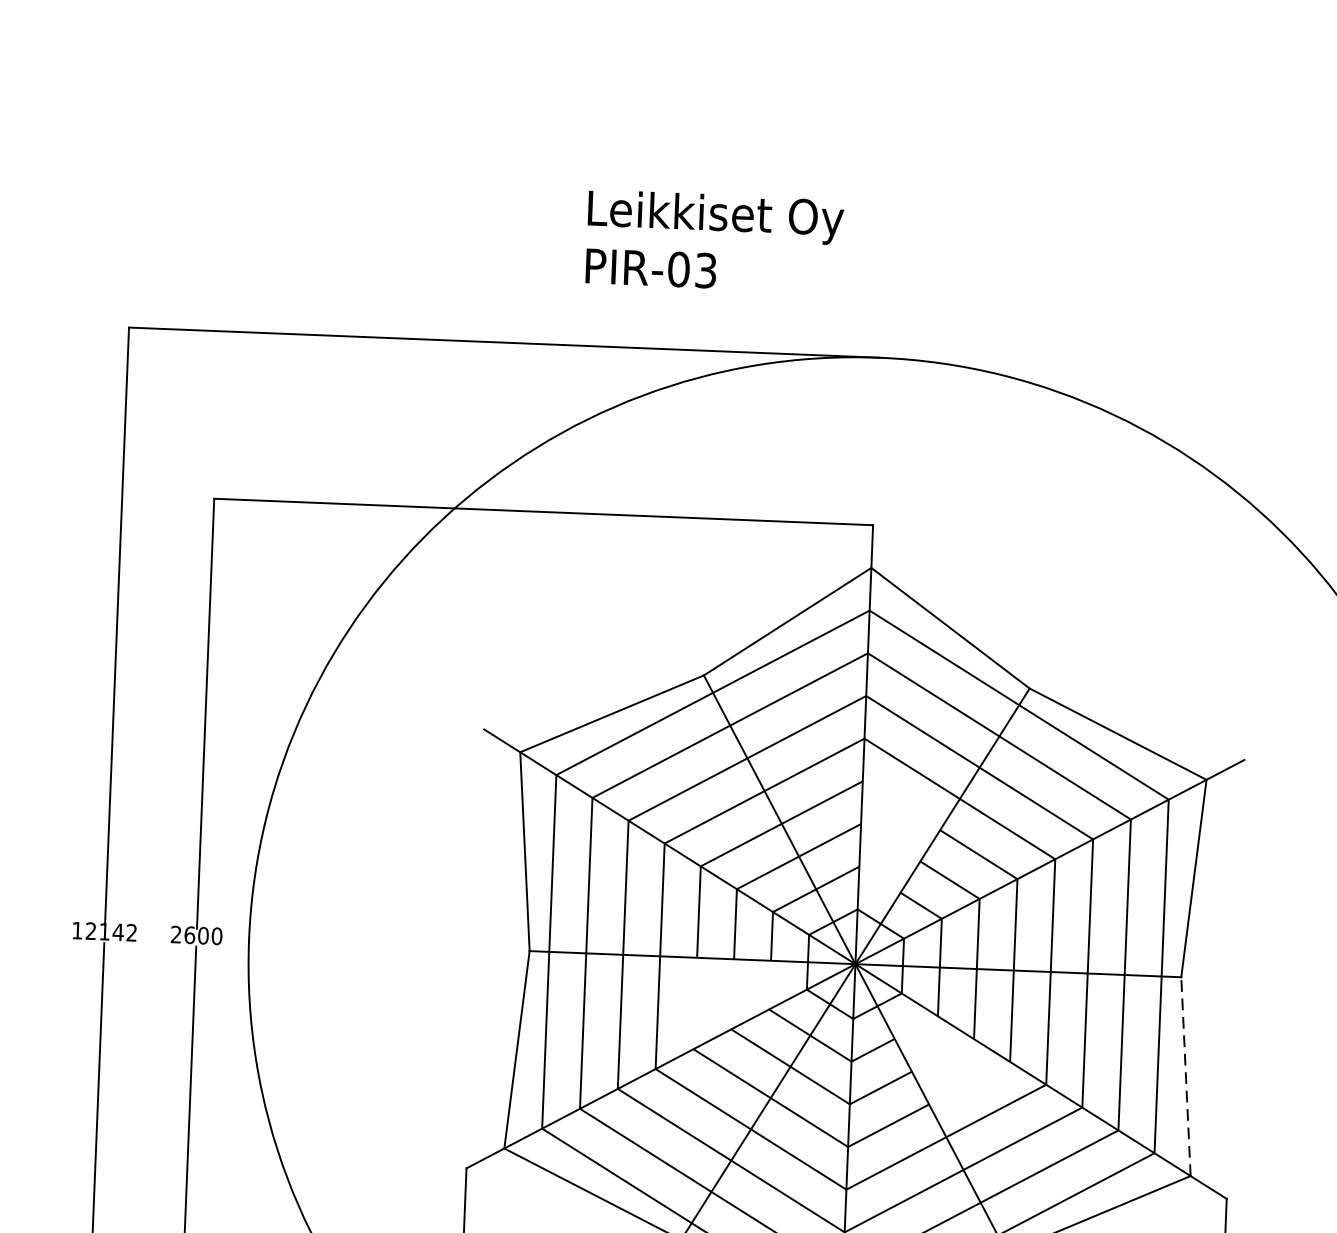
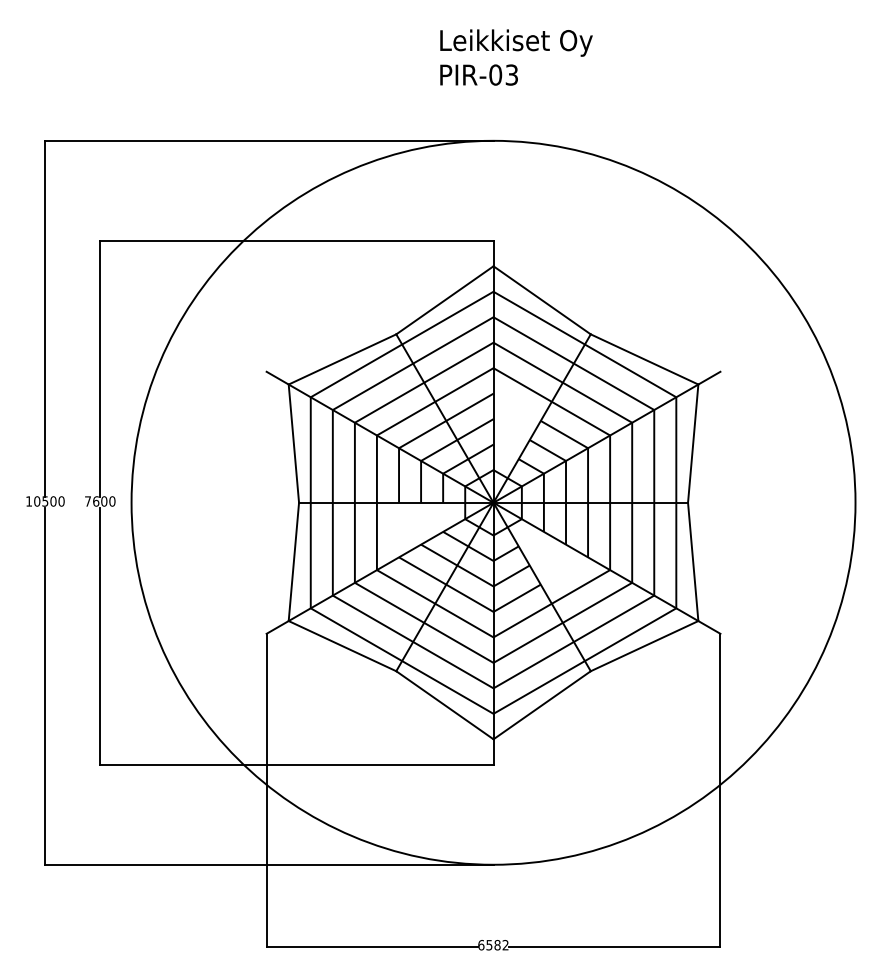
text: (714, 241) -> (516, 57), moved
text: (111, 932) -> (49, 501), 12142 -> 10500
text: (175, 934) -> (87, 501), 2600 -> 7600
line: (1186, 1075) -> (693, 561), dashed -> solid

